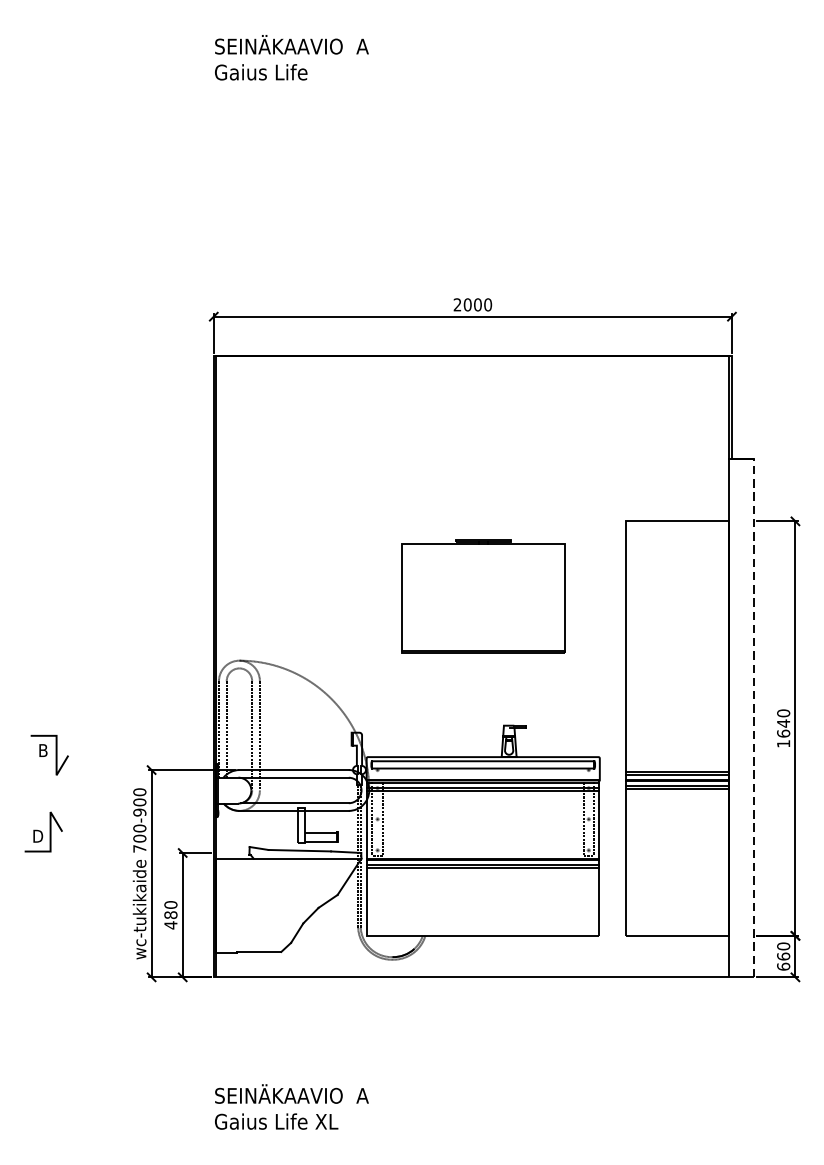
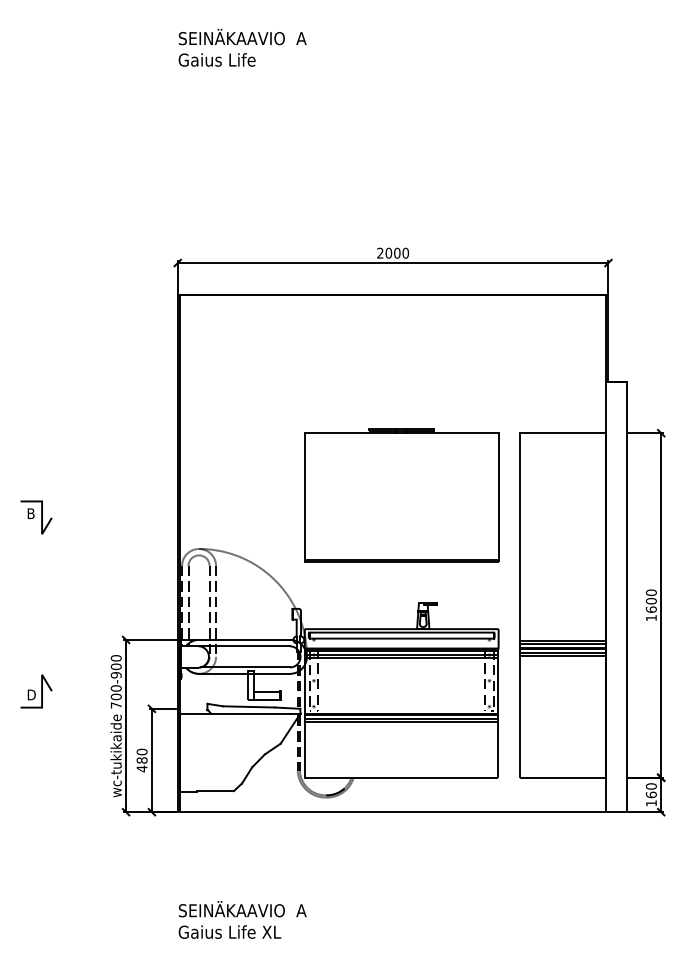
part: (482, 596) -> (401, 495), size x1.43
line: (753, 717) -> (626, 596), dashed -> solid
text: (782, 722) -> (650, 600), 1640 -> 1600
part: (49, 755) -> (36, 517), moved
text: (782, 966) -> (650, 803), 660 -> 160

